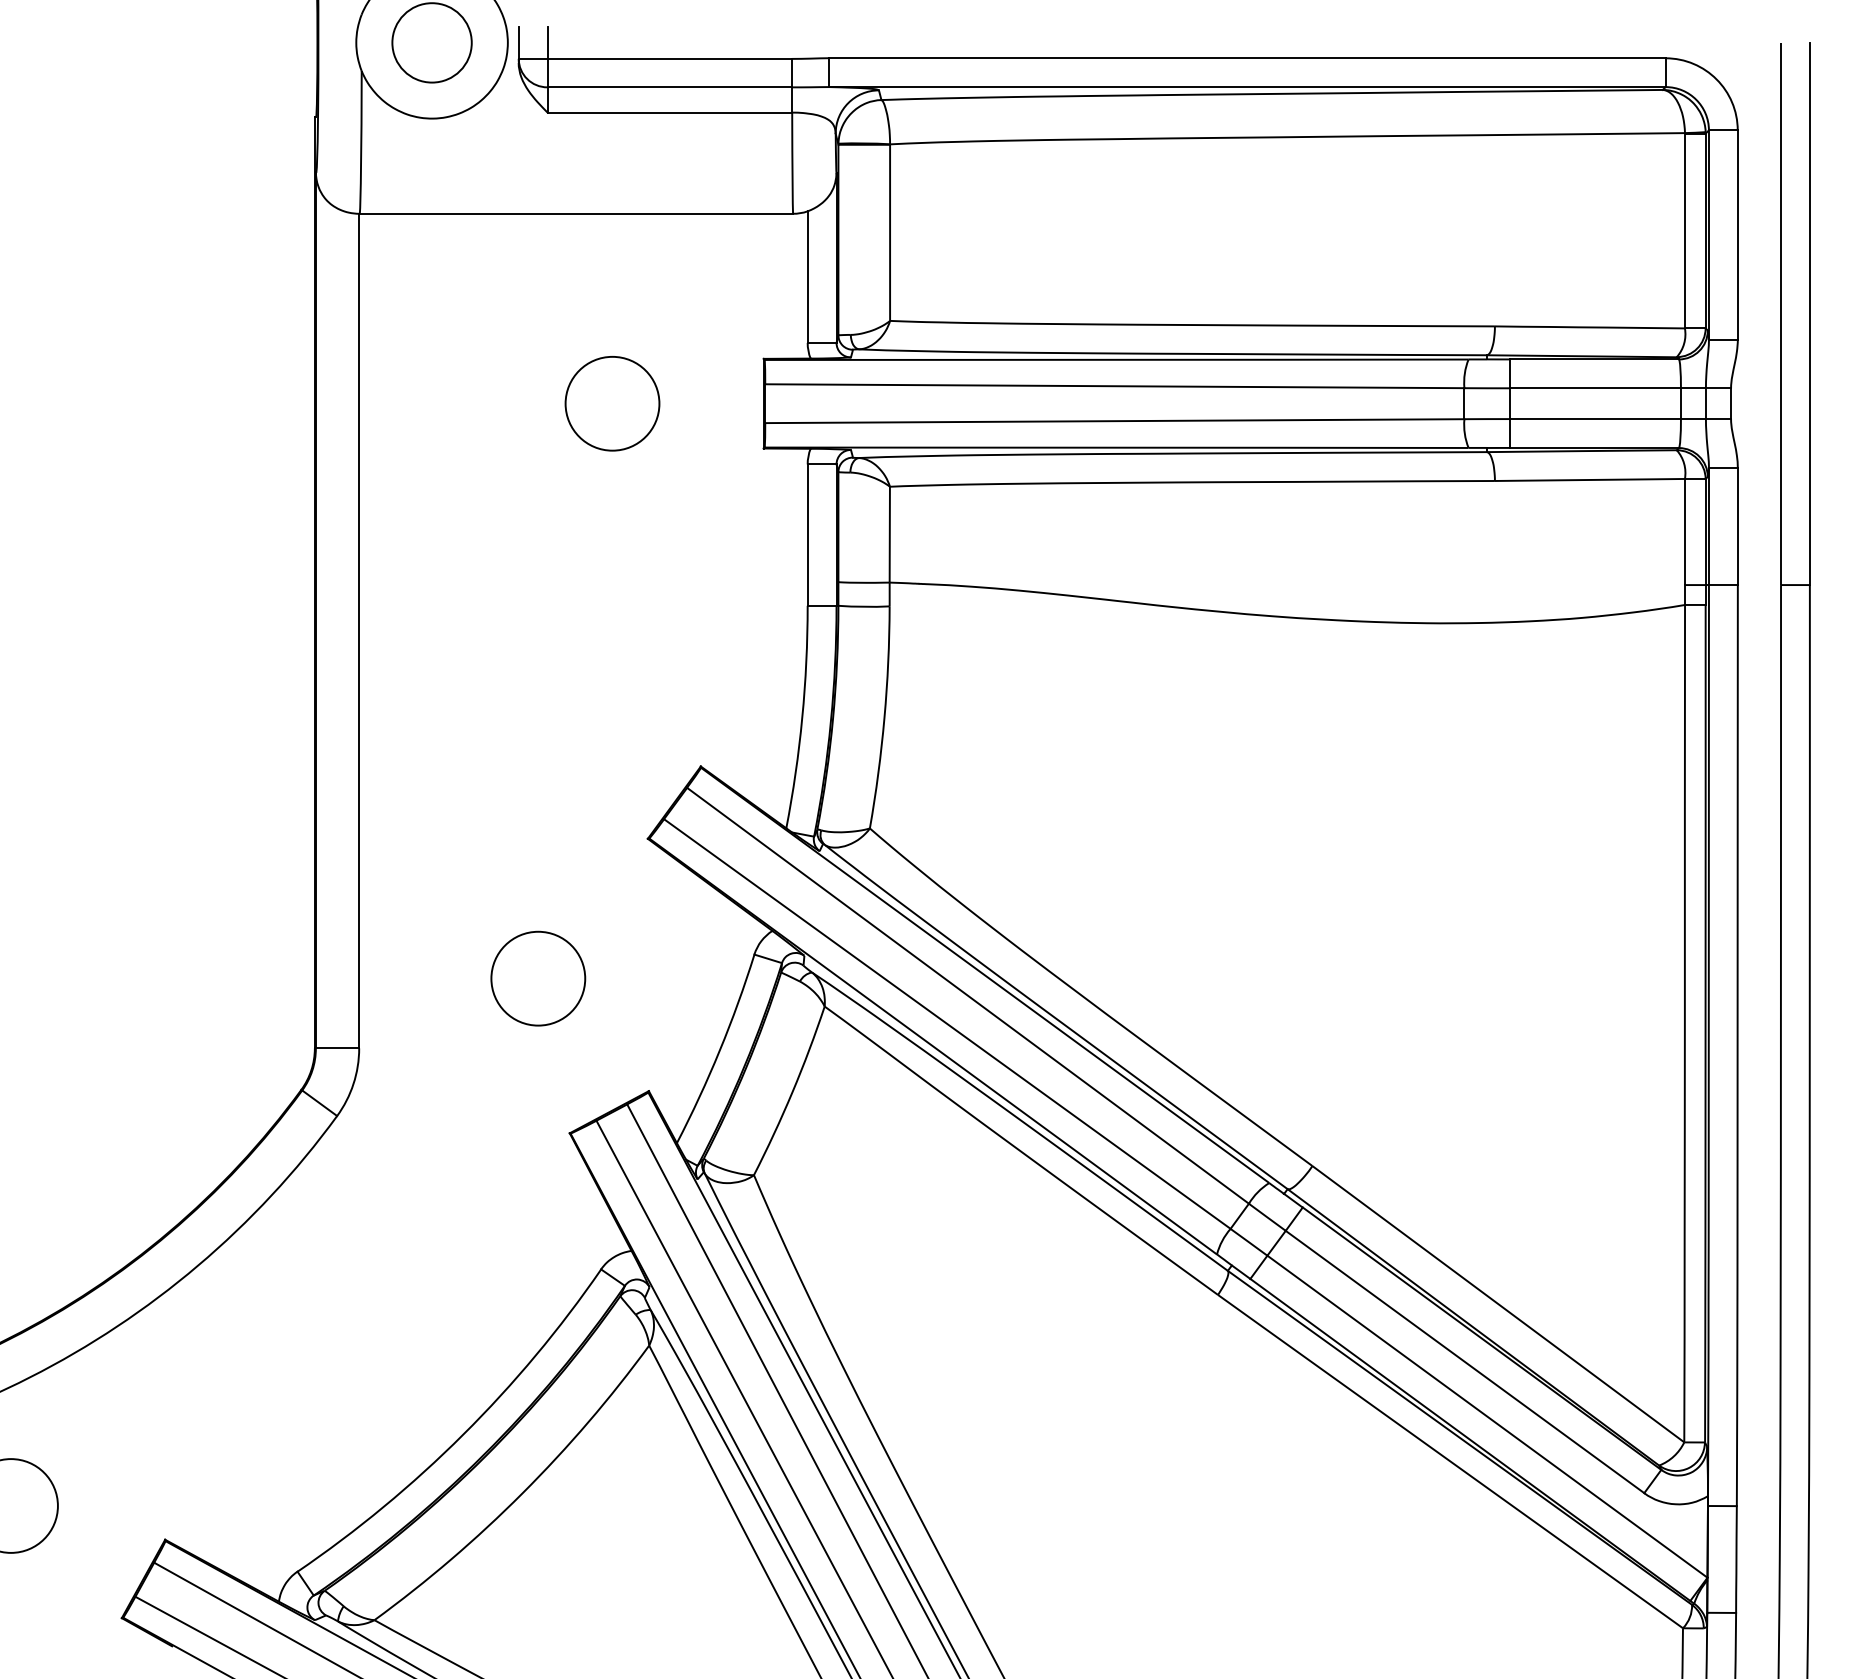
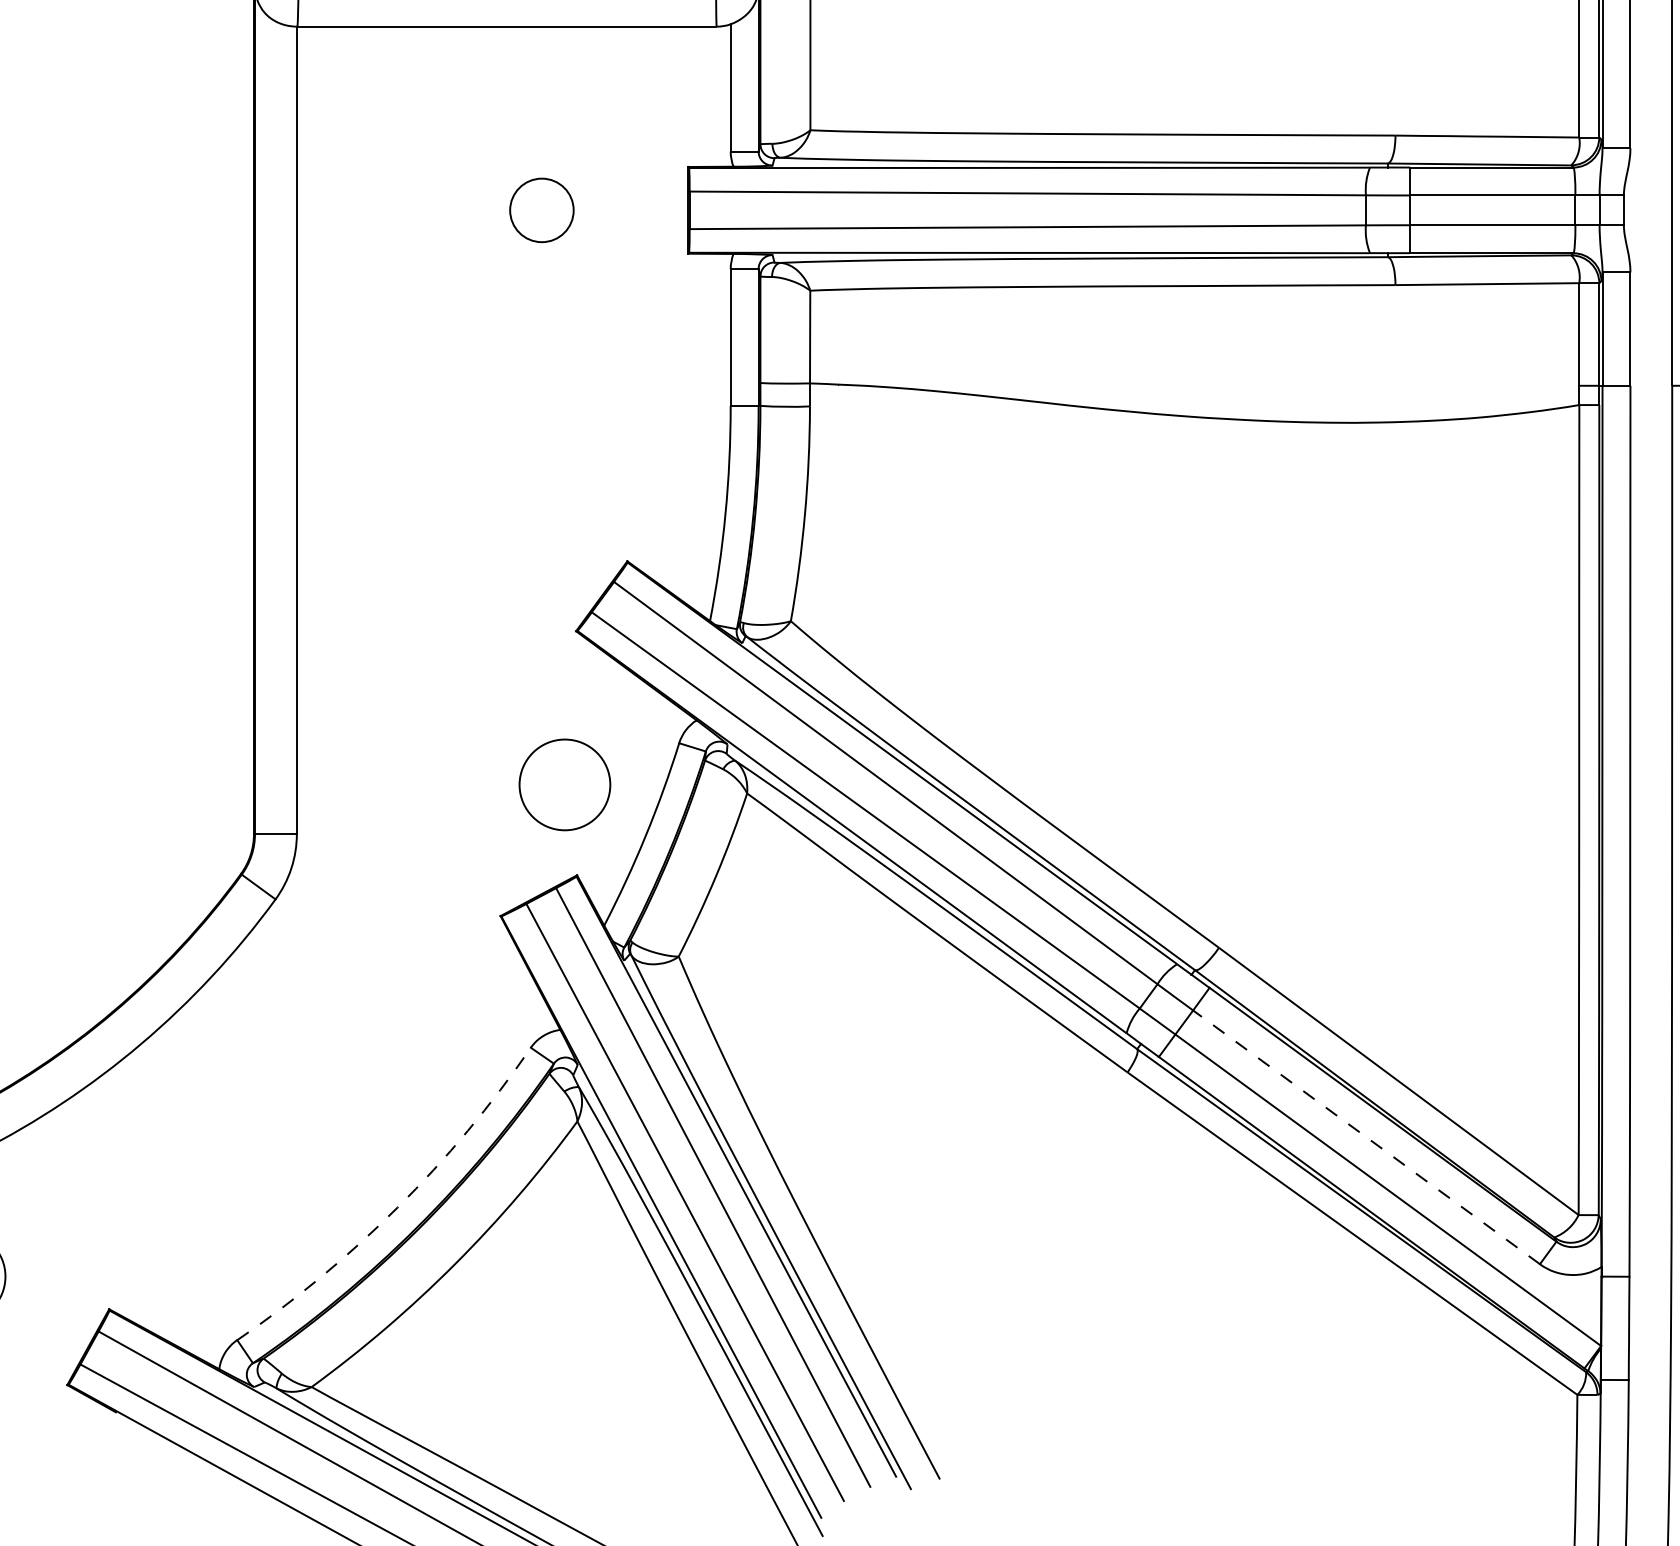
circle: (612, 403) -> (541, 210), size x0.7
circle: (538, 978) -> (565, 784), moved
line: (1464, 1361) -> (1366, 1136), solid -> dashed
arc: (463, 1434) -> (397, 1207), solid -> dashed

